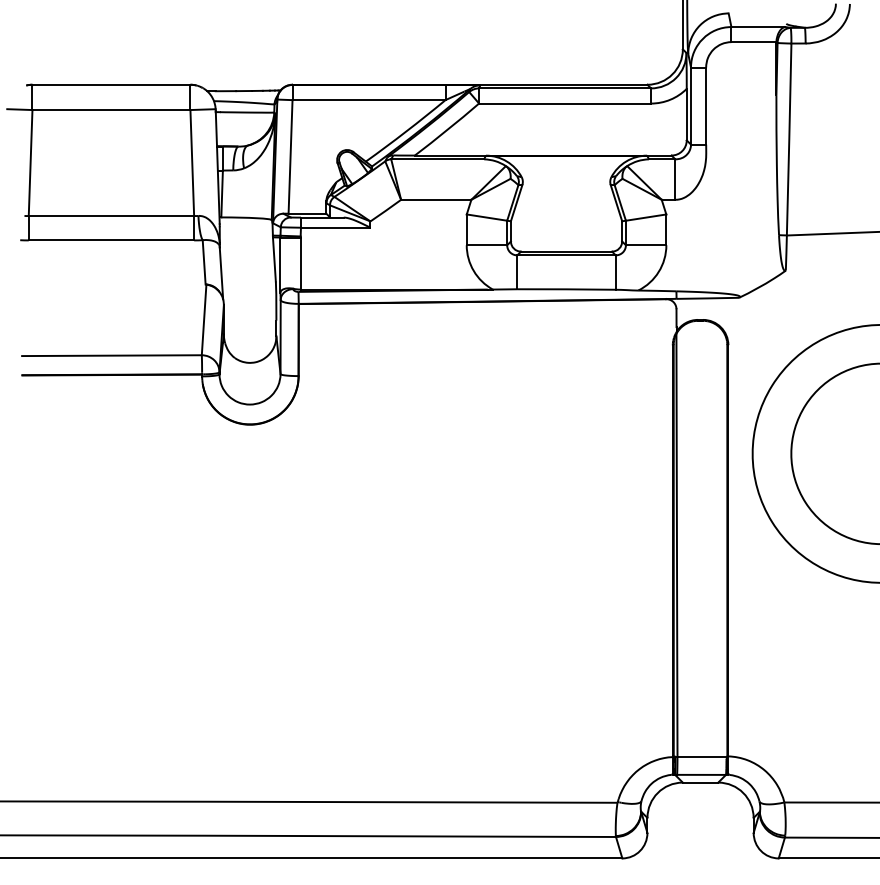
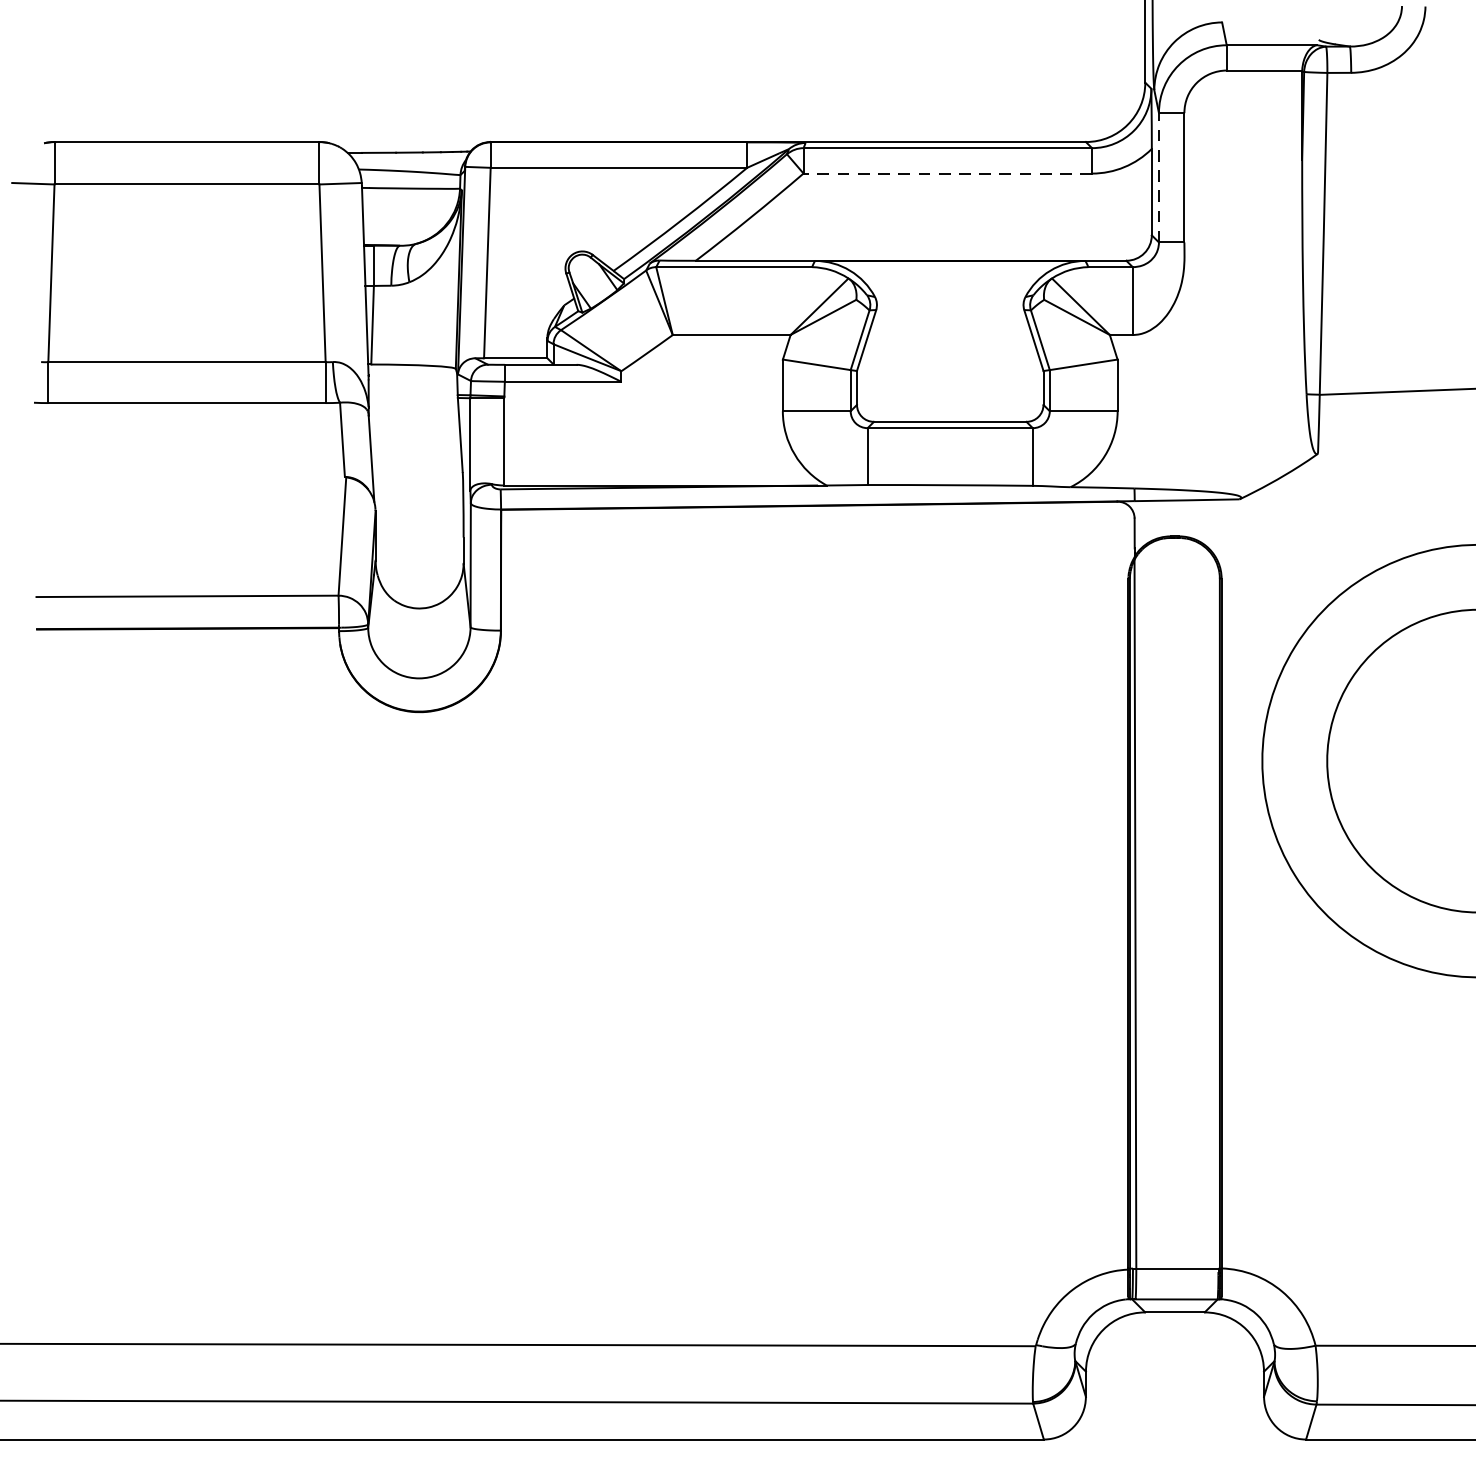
line: (565, 103) -> (948, 173), solid -> dashed
line: (691, 106) -> (1159, 178), solid -> dashed

